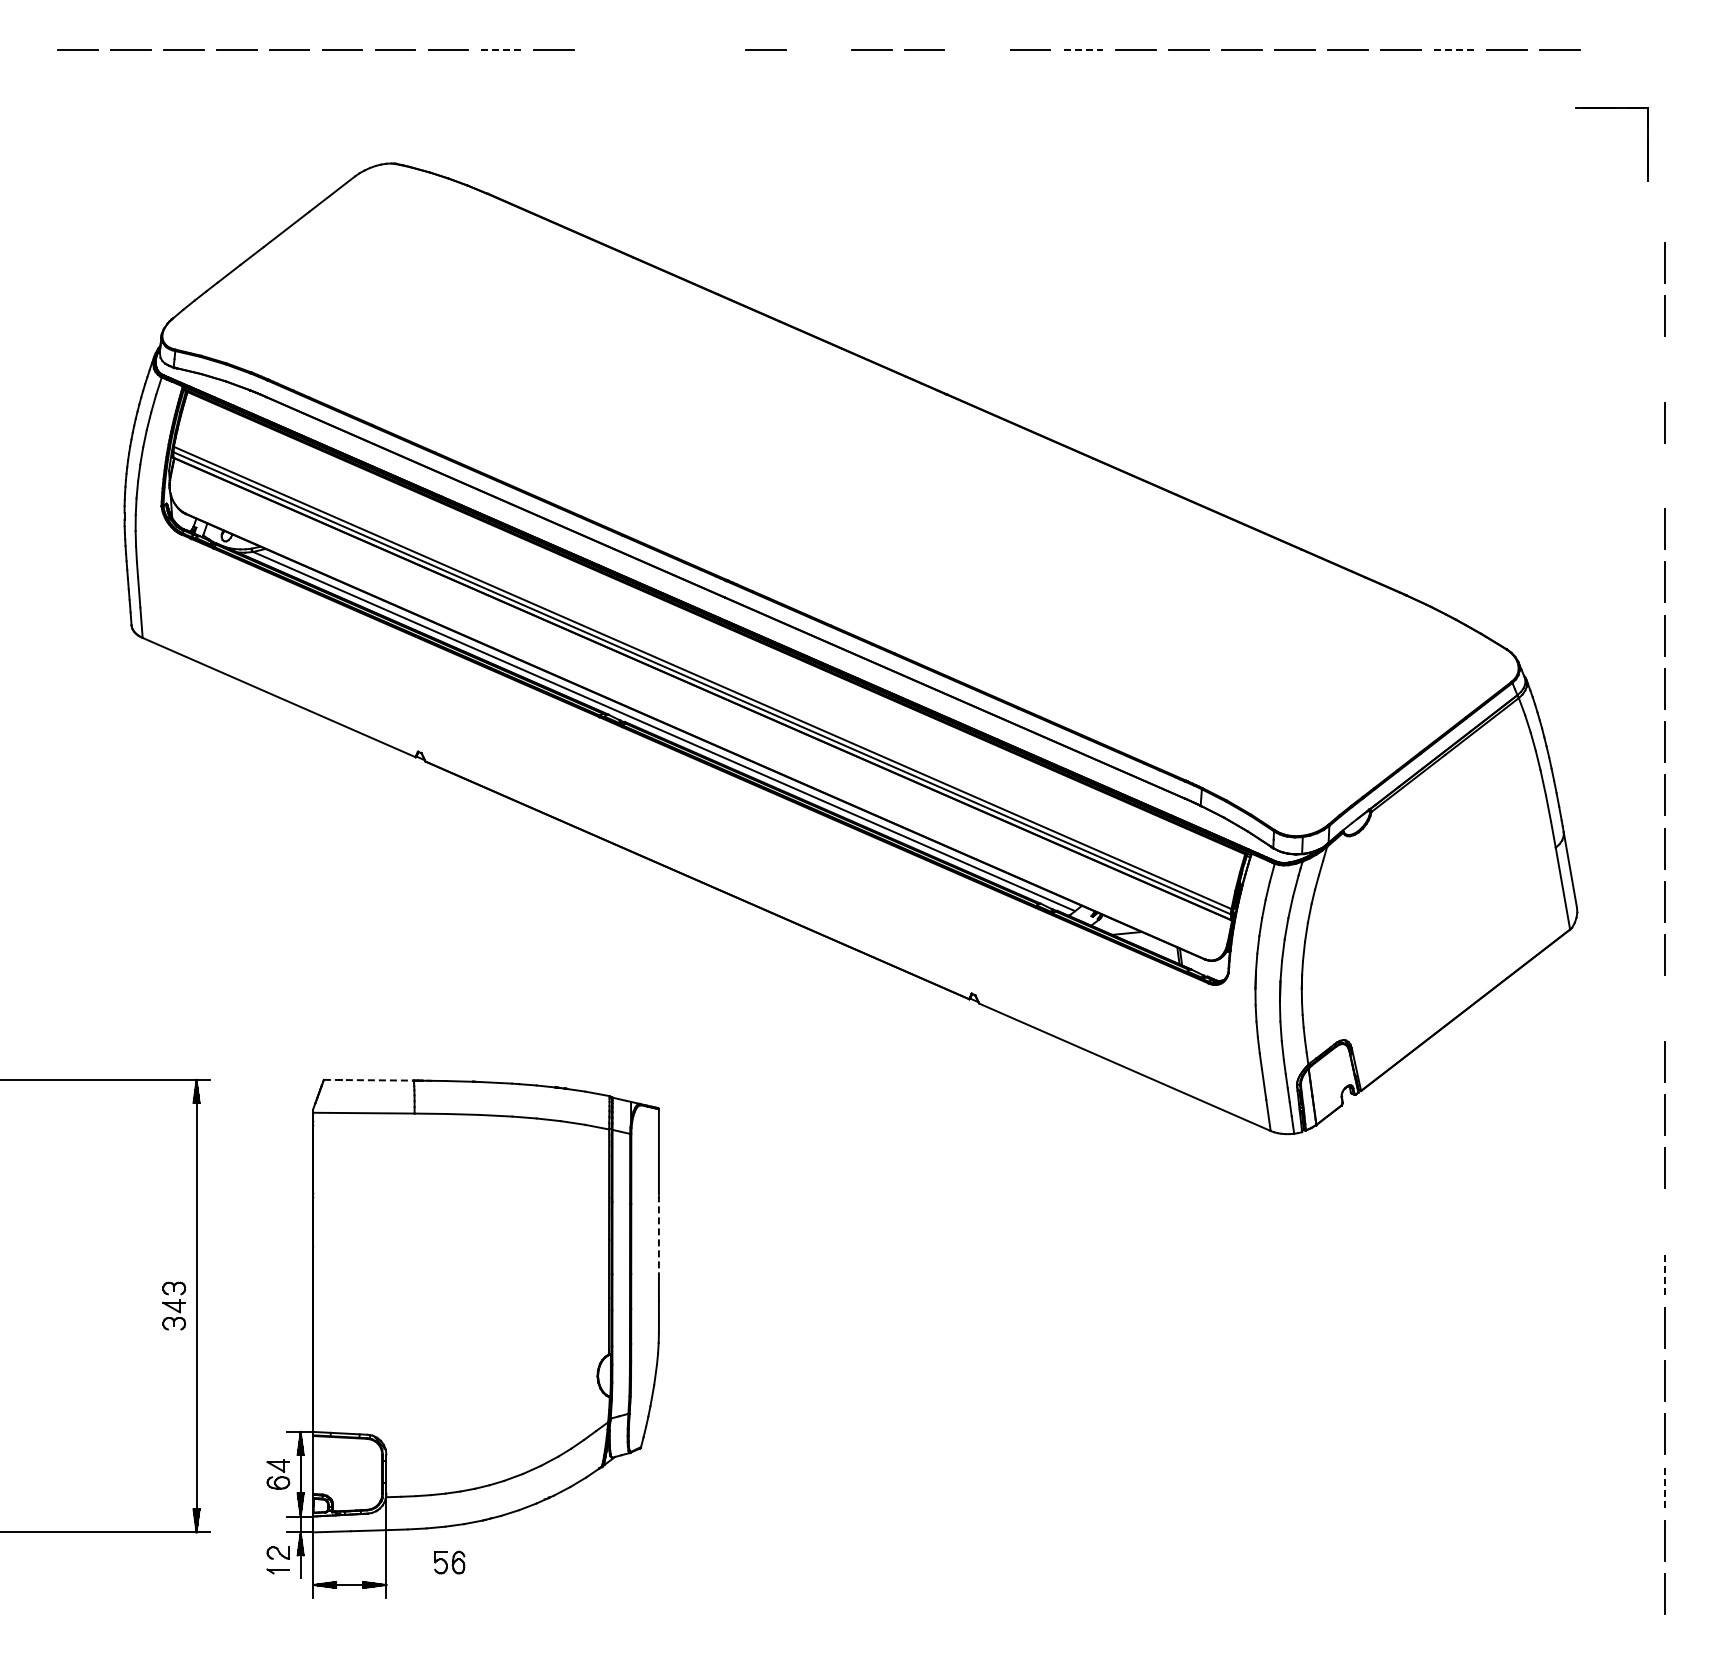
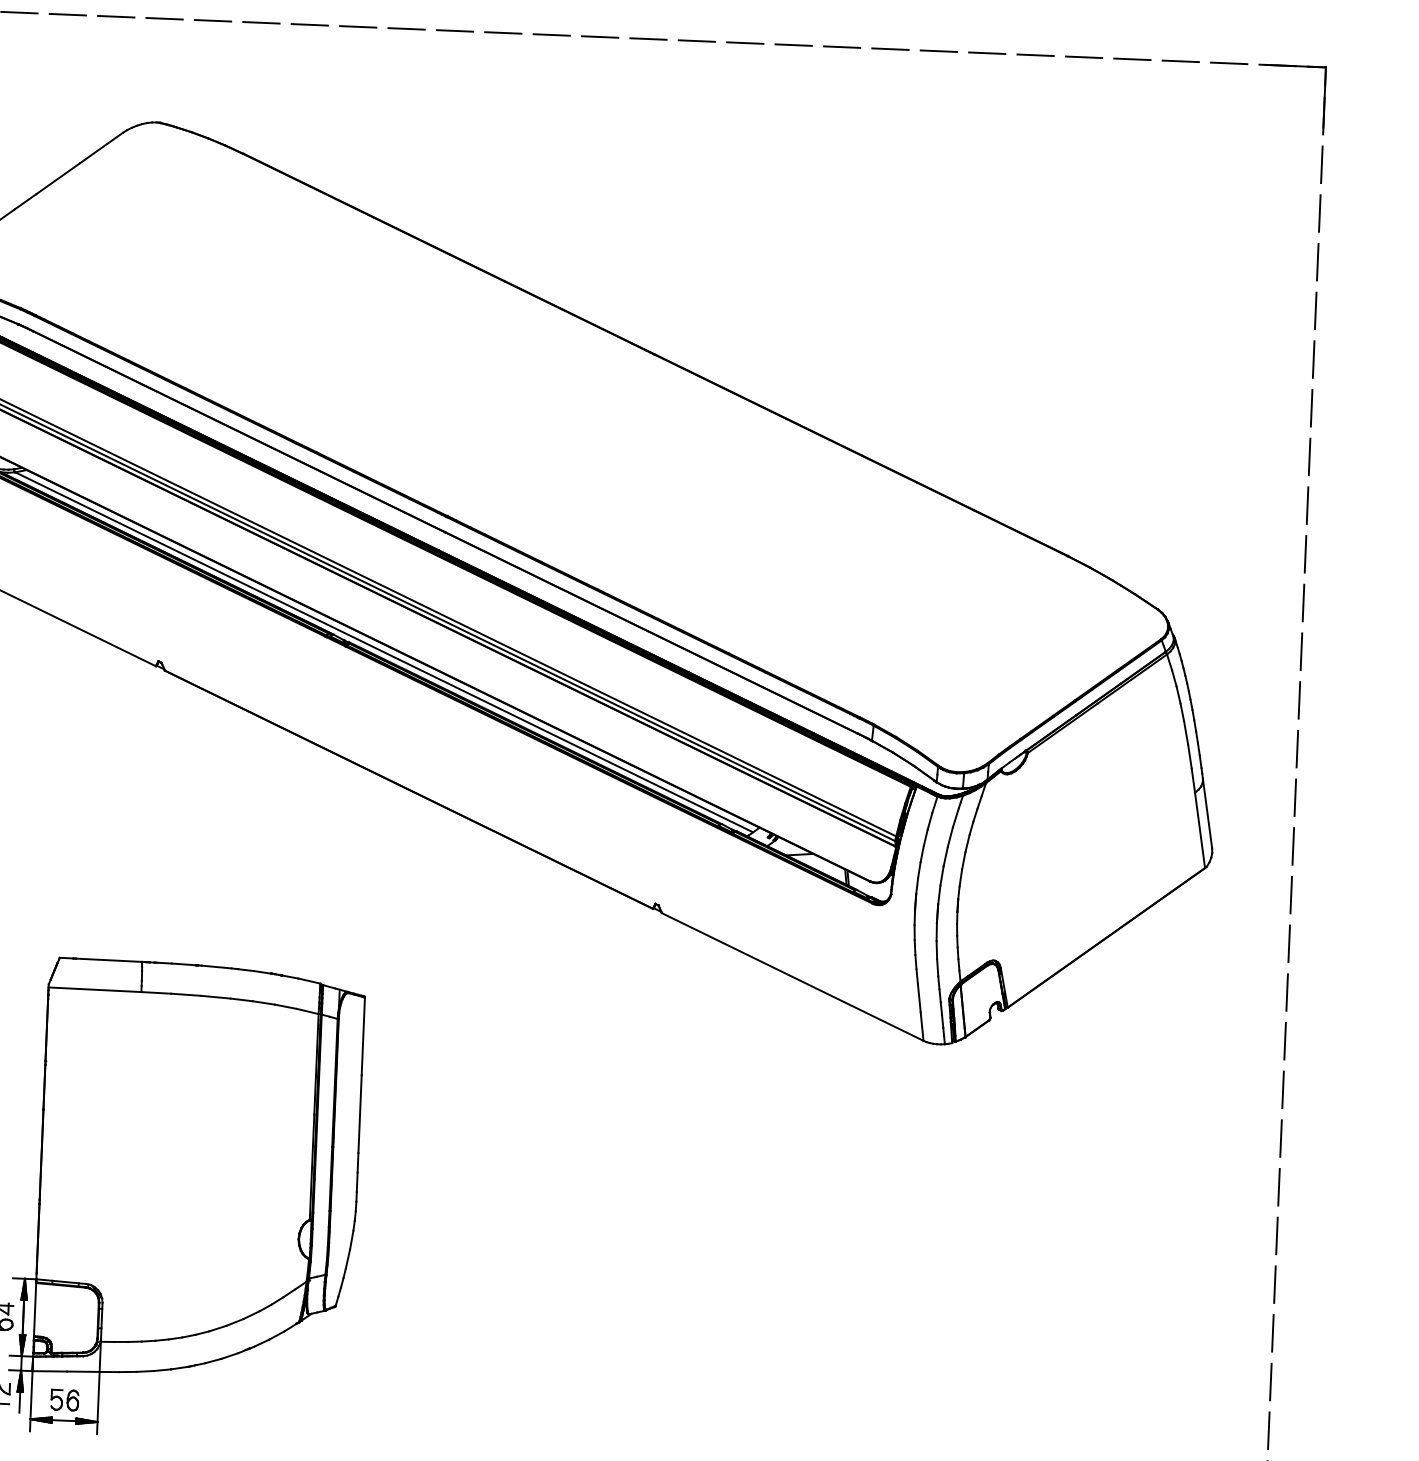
line: (501, 49) -> (261, 22), dashed -> solid
line: (606, 49) -> (357, 26), added
line: (659, 49) -> (406, 28), added
line: (712, 49) -> (454, 30), added
line: (818, 49) -> (551, 34), added
line: (977, 49) -> (696, 40), added
line: (1083, 49) -> (793, 44), dashed -> solid
line: (1453, 49) -> (1132, 58), dashed -> solid
part: (1611, 108) -> (1292, 66), moved
line: (1665, 156) -> (1321, 164), added
line: (1664, 209) -> (1318, 213), added
line: (1665, 369) -> (1313, 359), added
line: (1665, 475) -> (1309, 456), added
line: (1664, 1007) -> (1288, 942), added
line: (368, 1080) -> (100, 960), dashed -> solid
line: (1664, 1220) -> (1280, 1137), added
line: (658, 1236) -> (359, 1113), dashed -> solid
line: (1665, 1274) -> (1279, 1187), dashed -> solid
line: (1665, 1487) -> (1270, 1381), dashed -> solid
part: (449, 1562) -> (64, 1400), moved

